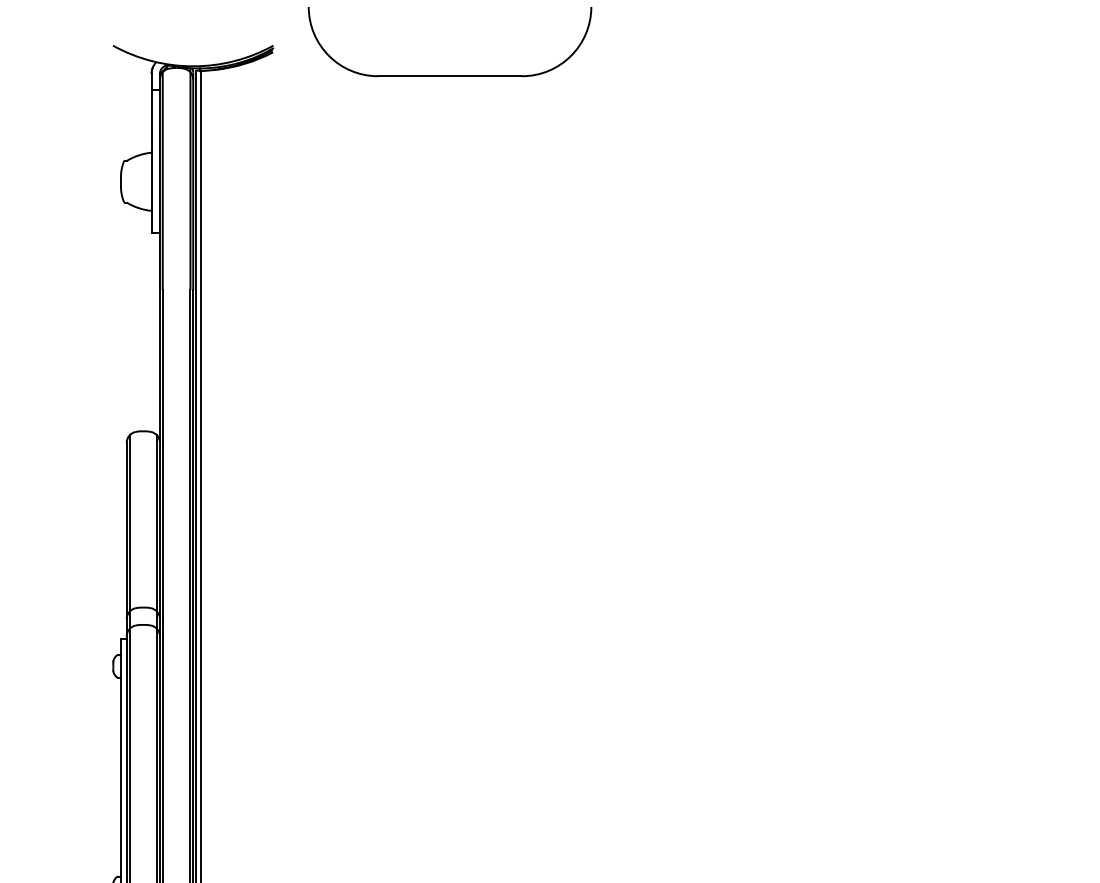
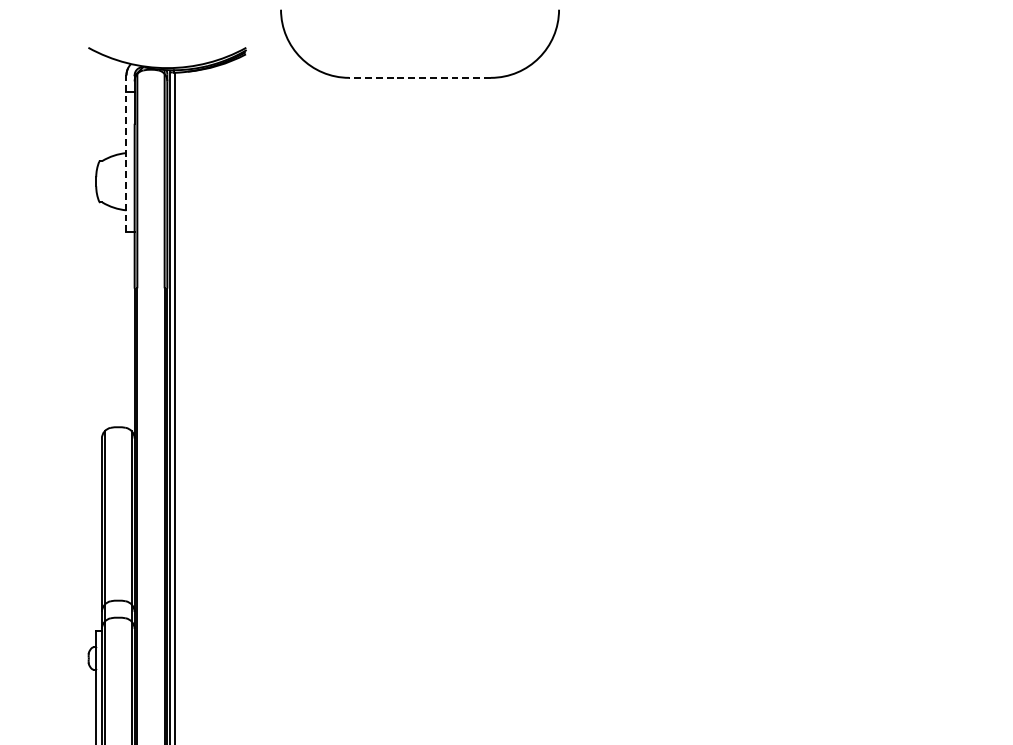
line: (449, 76) -> (419, 78), solid -> dashed
line: (151, 153) -> (126, 153), solid -> dashed

